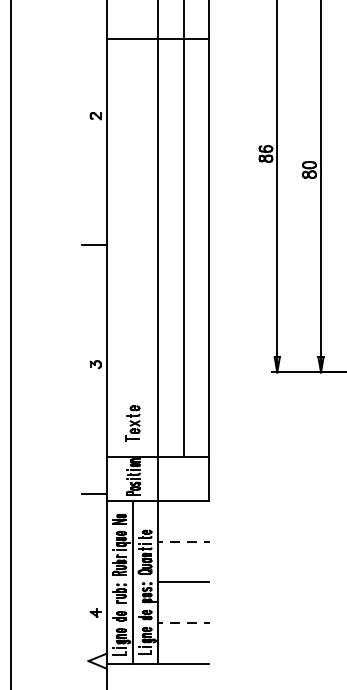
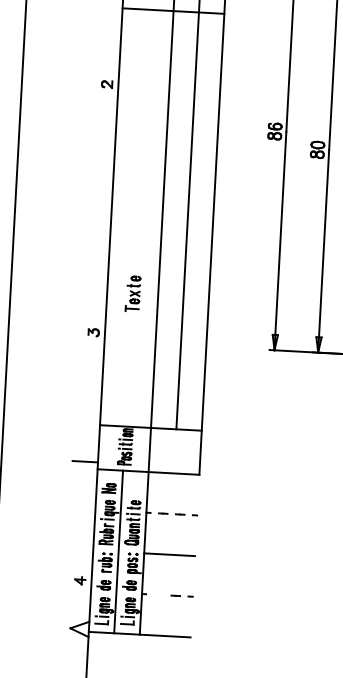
line: (94, 245) -> (98, 213), removed
part: (132, 423) -> (132, 293), moved
part: (174, 622) -> (158, 594), removed

